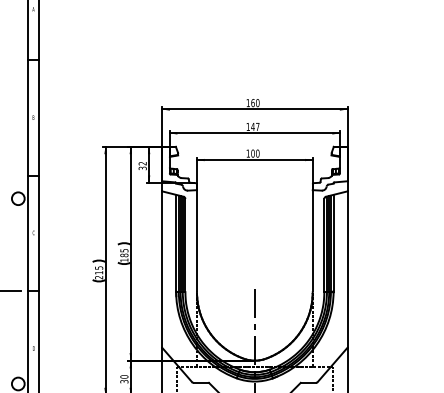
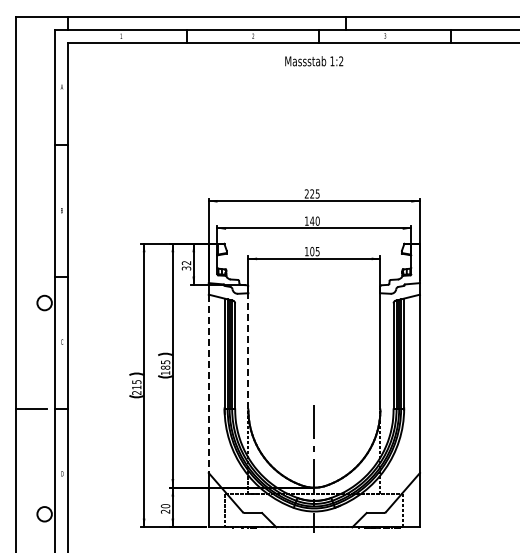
text: (252, 102) -> (311, 193), 160 -> 225
text: (257, 126) -> (317, 220), 147 -> 140
text: (257, 153) -> (317, 251), 100 -> 105
line: (197, 240) -> (248, 350), solid -> dashed
line: (162, 270) -> (208, 384), solid -> dashed
text: (124, 381) -> (165, 511), 30 -> 20

